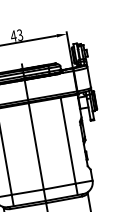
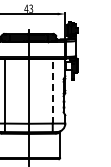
line: (67, 139) -> (52, 90), solid -> dashed

